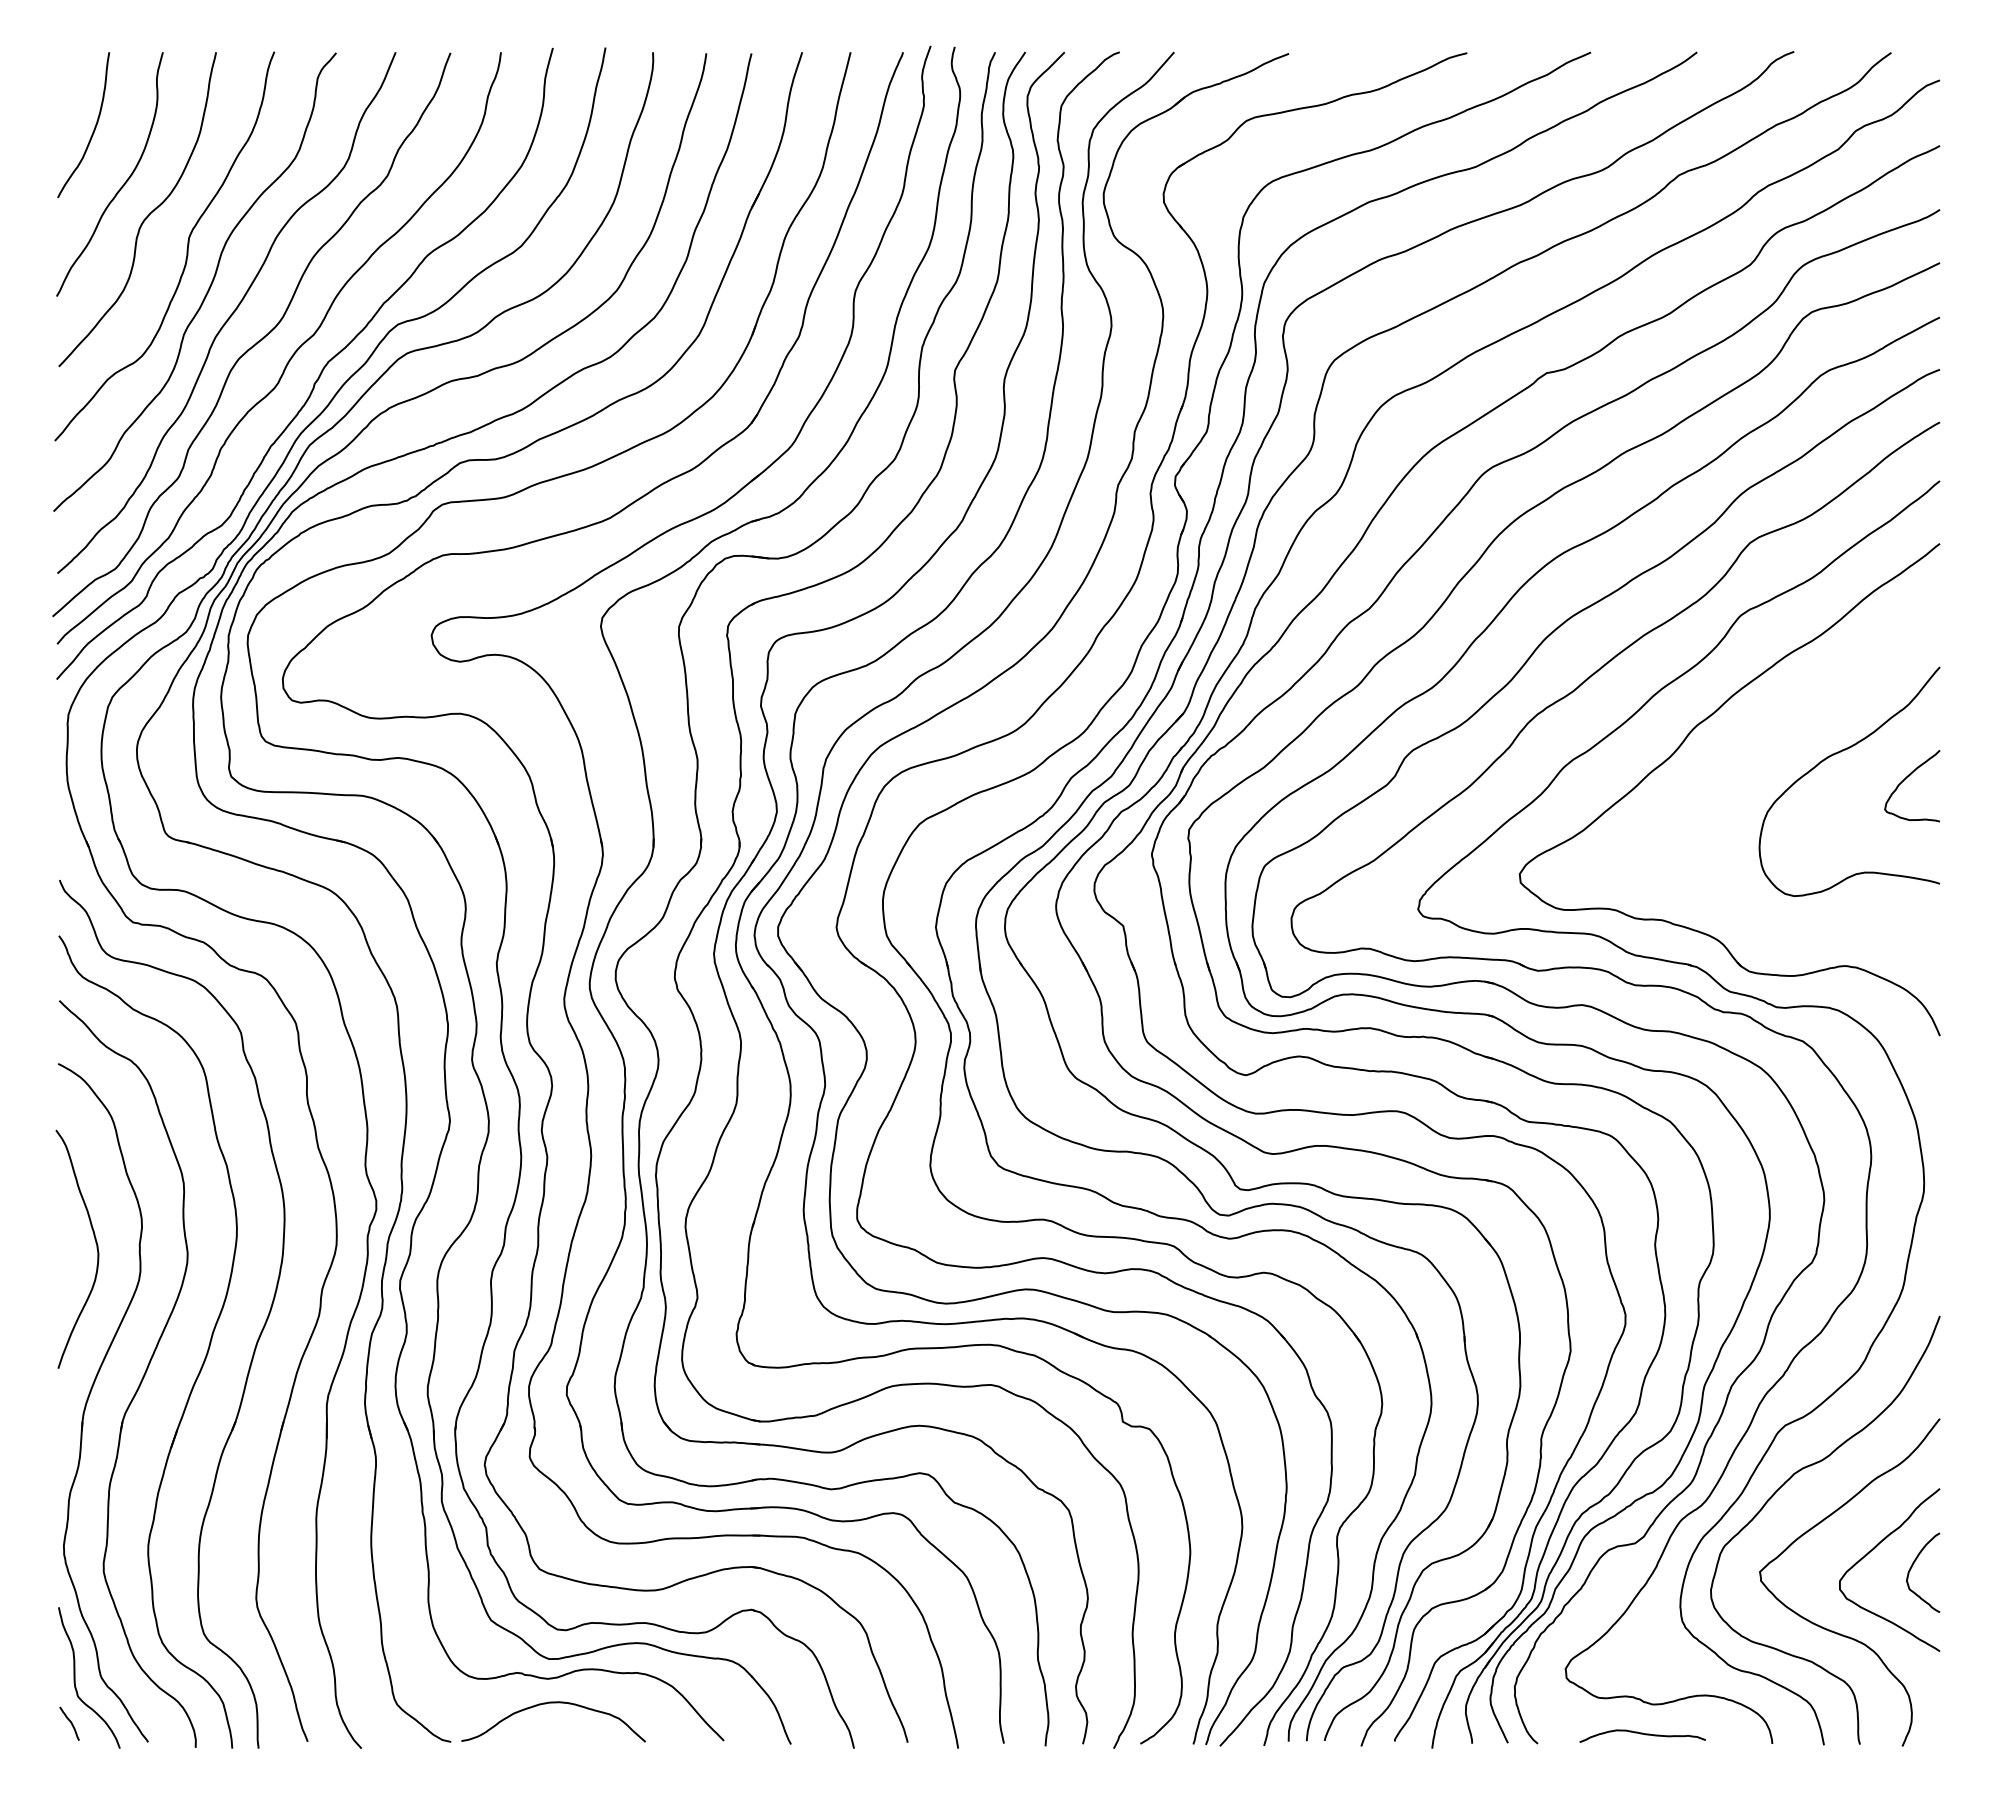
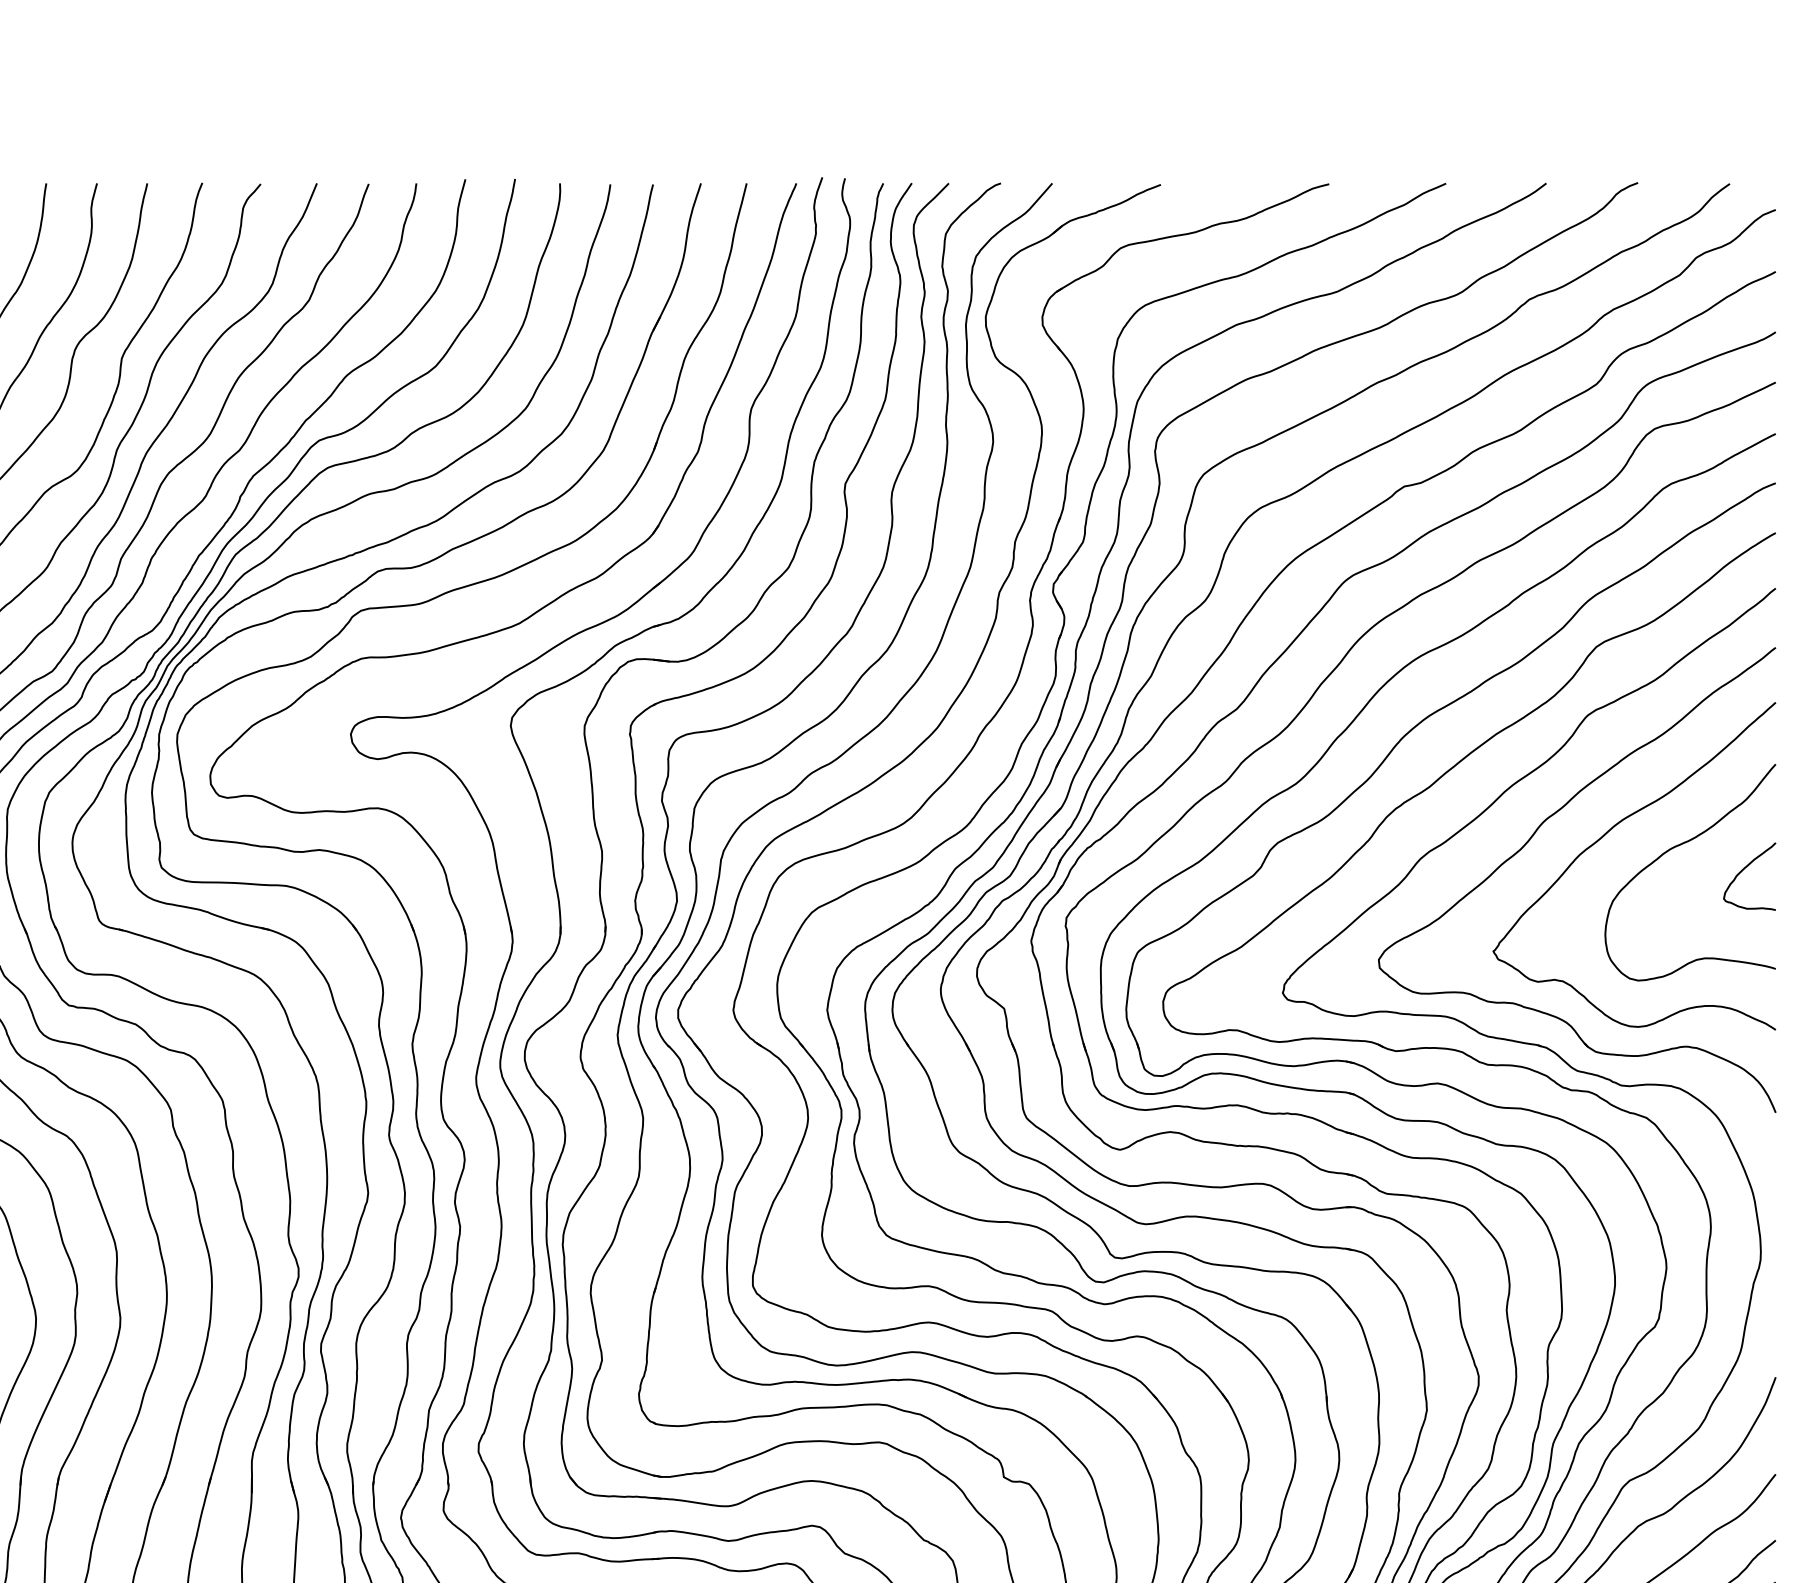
curve: (1759, 742) -> (1605, 835), added

